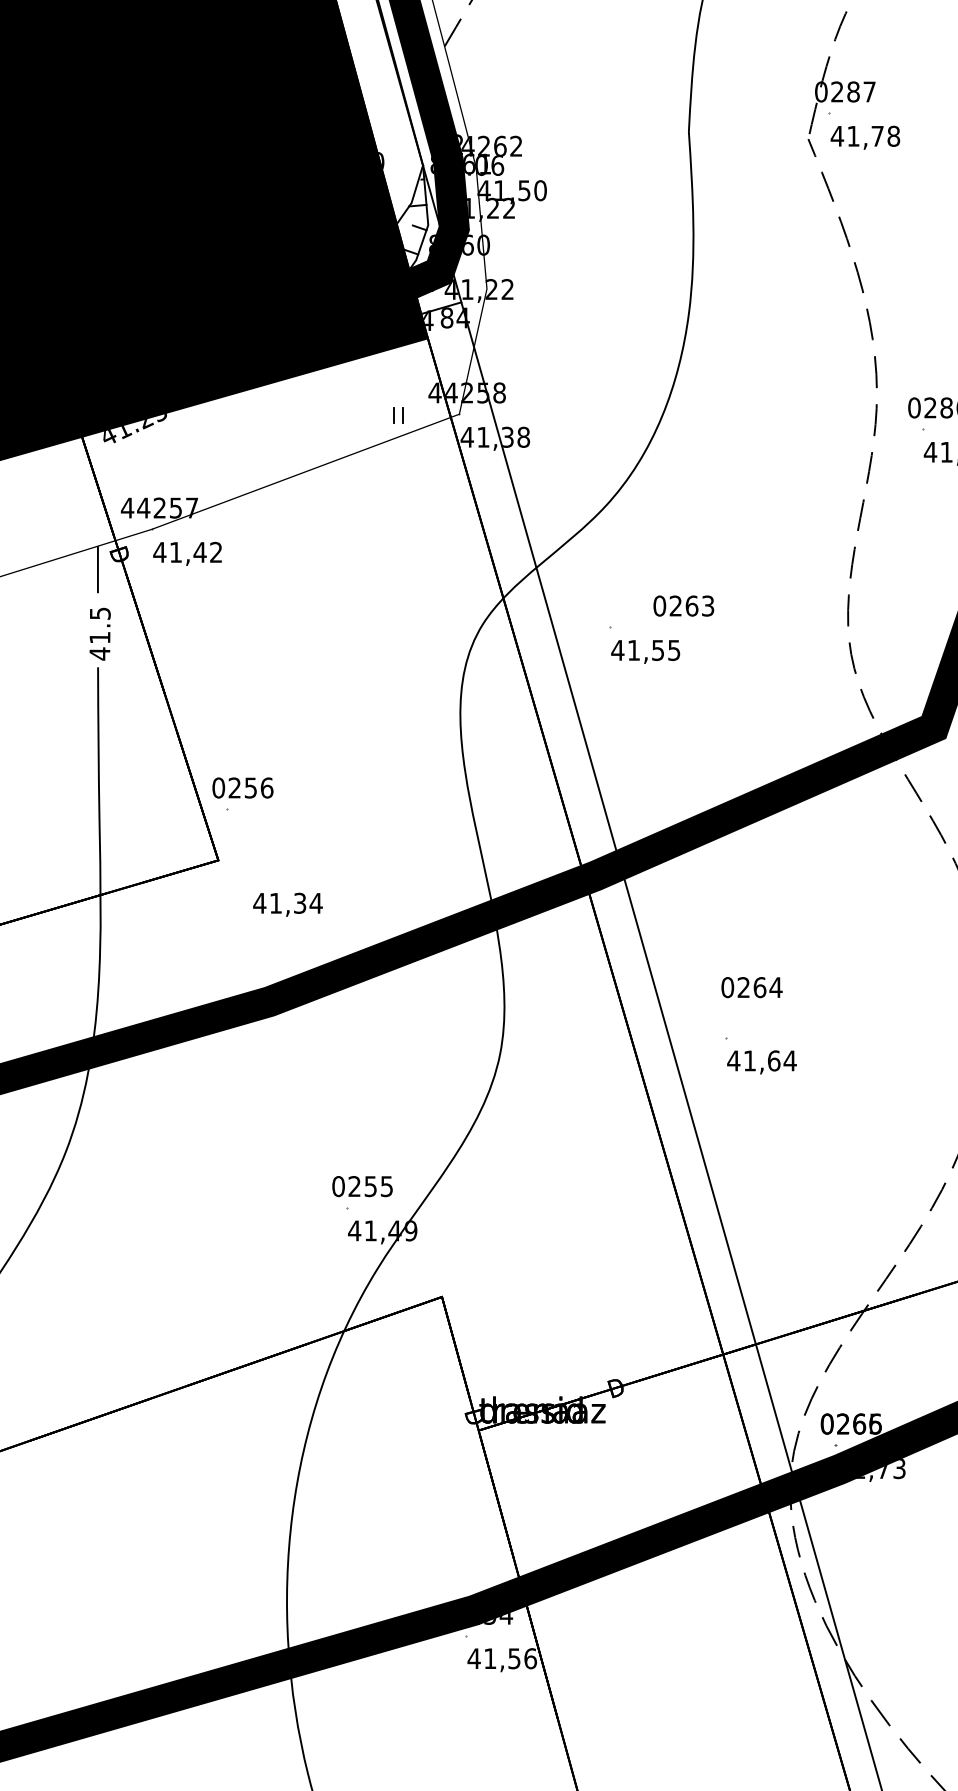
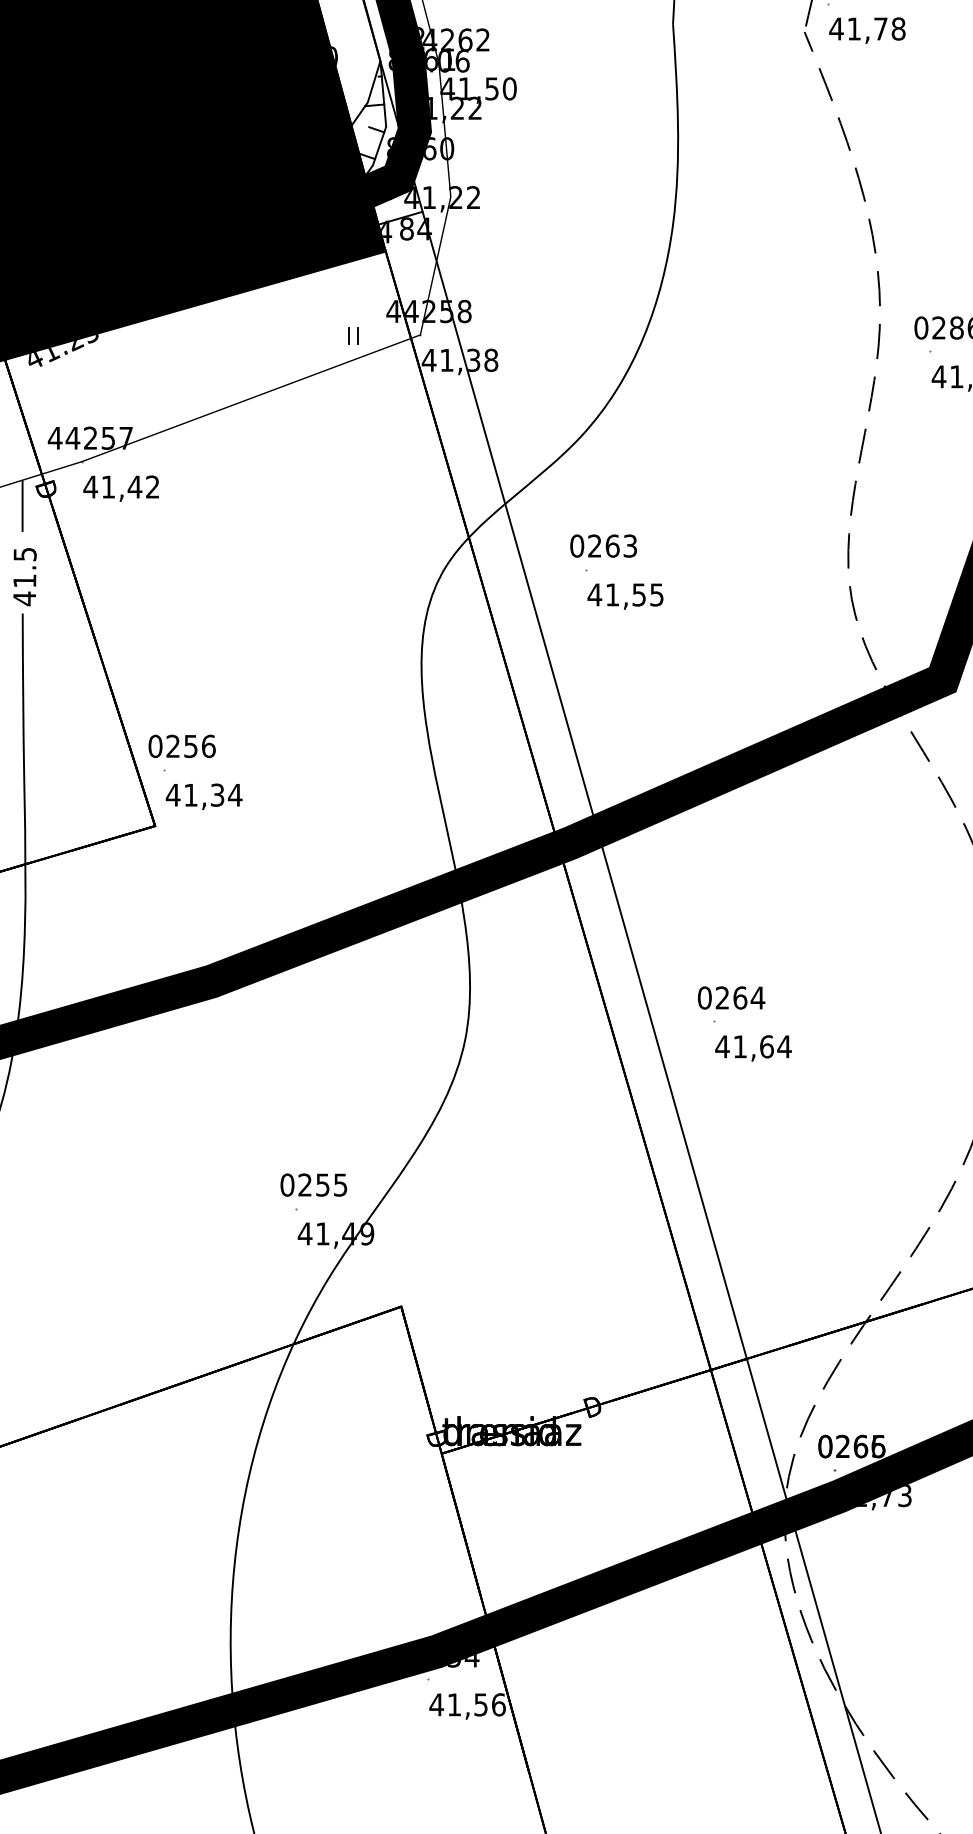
text: (683, 605) -> (603, 545), moved
text: (287, 904) -> (203, 796), moved
text: (751, 987) -> (730, 997), moved

